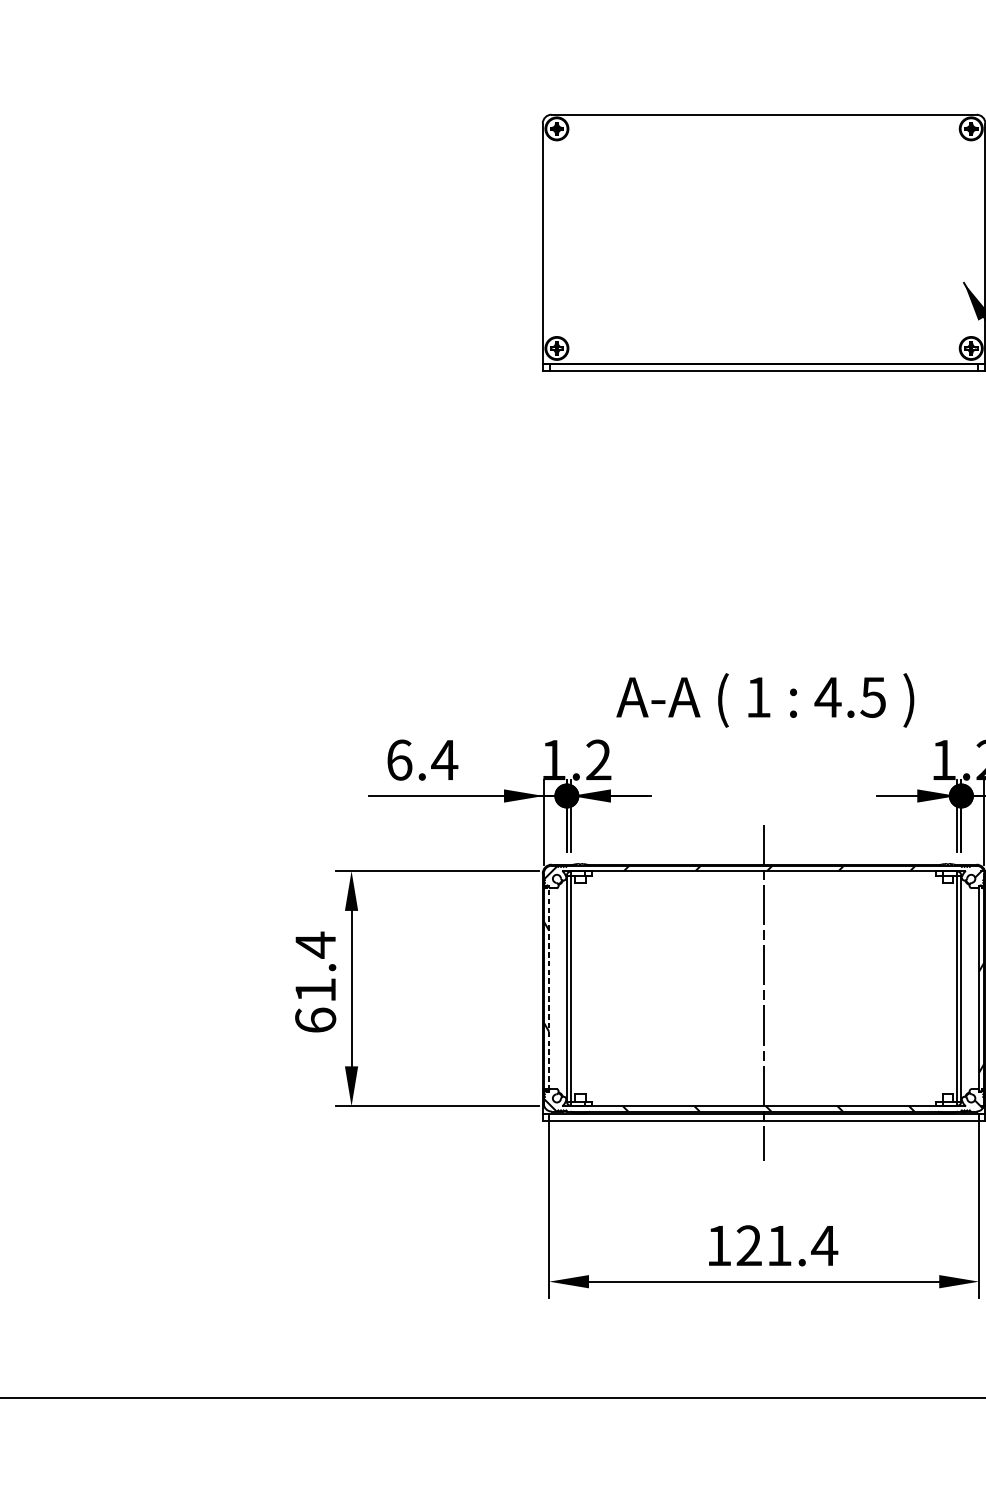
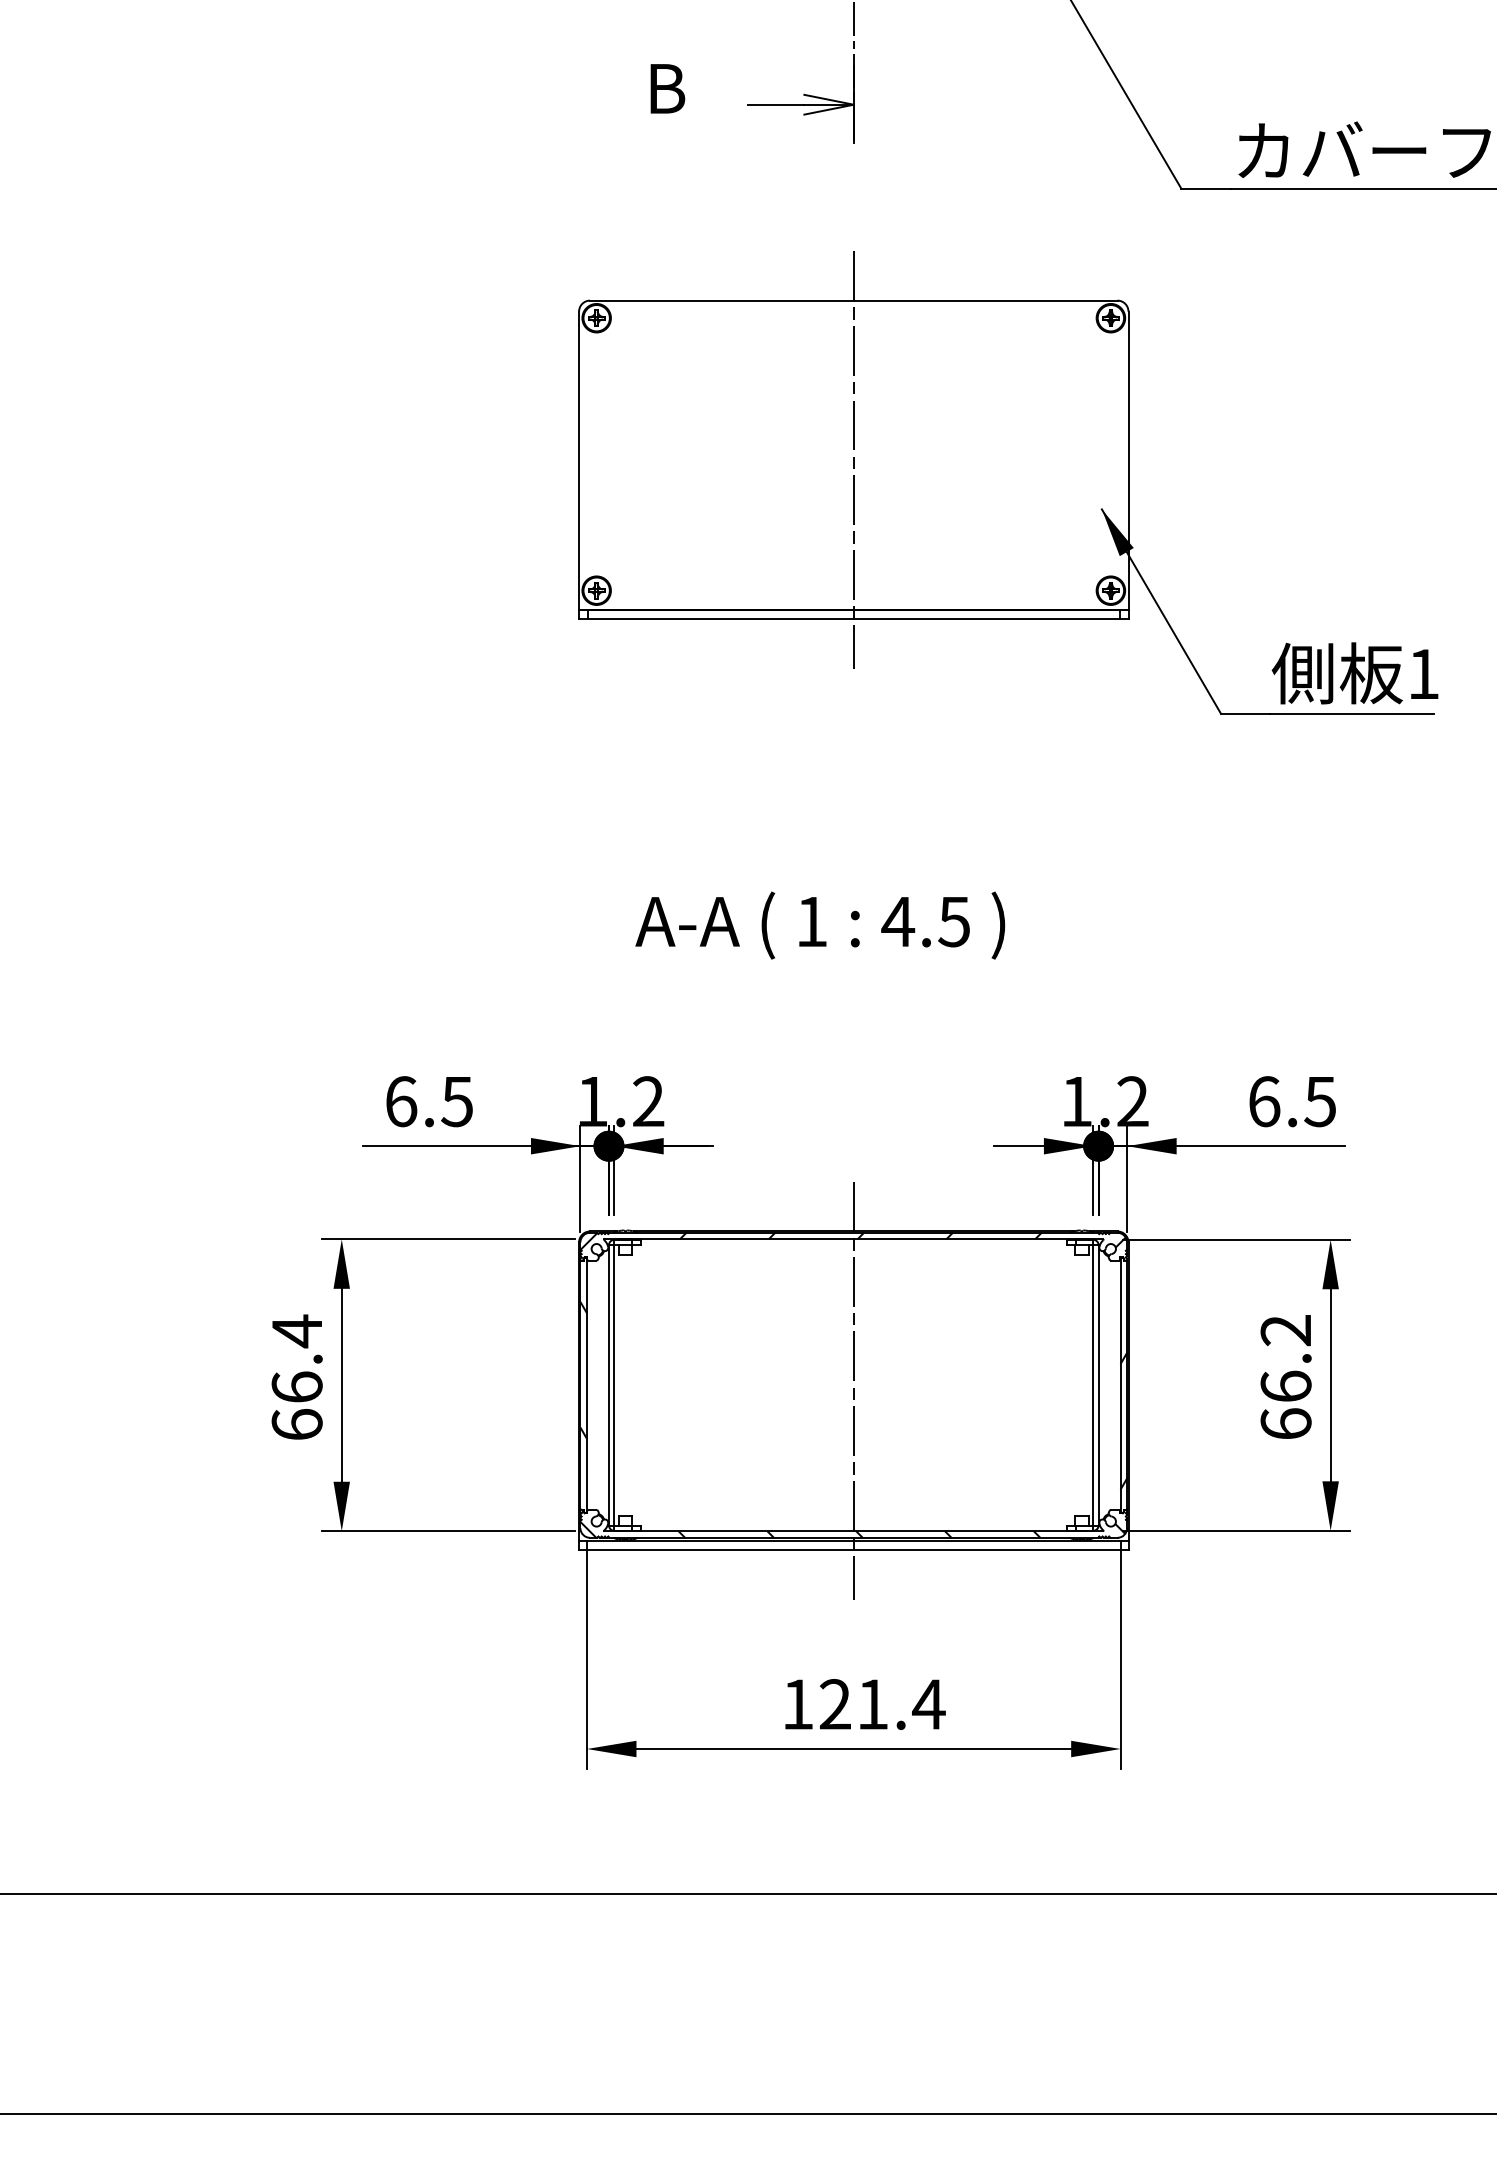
line: (763, 242) -> (853, 459), added
text: (765, 700) -> (820, 925), moved
text: (444, 760) -> (457, 1102), 6.4 -> 6.5
line: (549, 988) -> (587, 1384), dashed -> solid
text: (315, 989) -> (296, 1386), 61.4 -> 66.4

